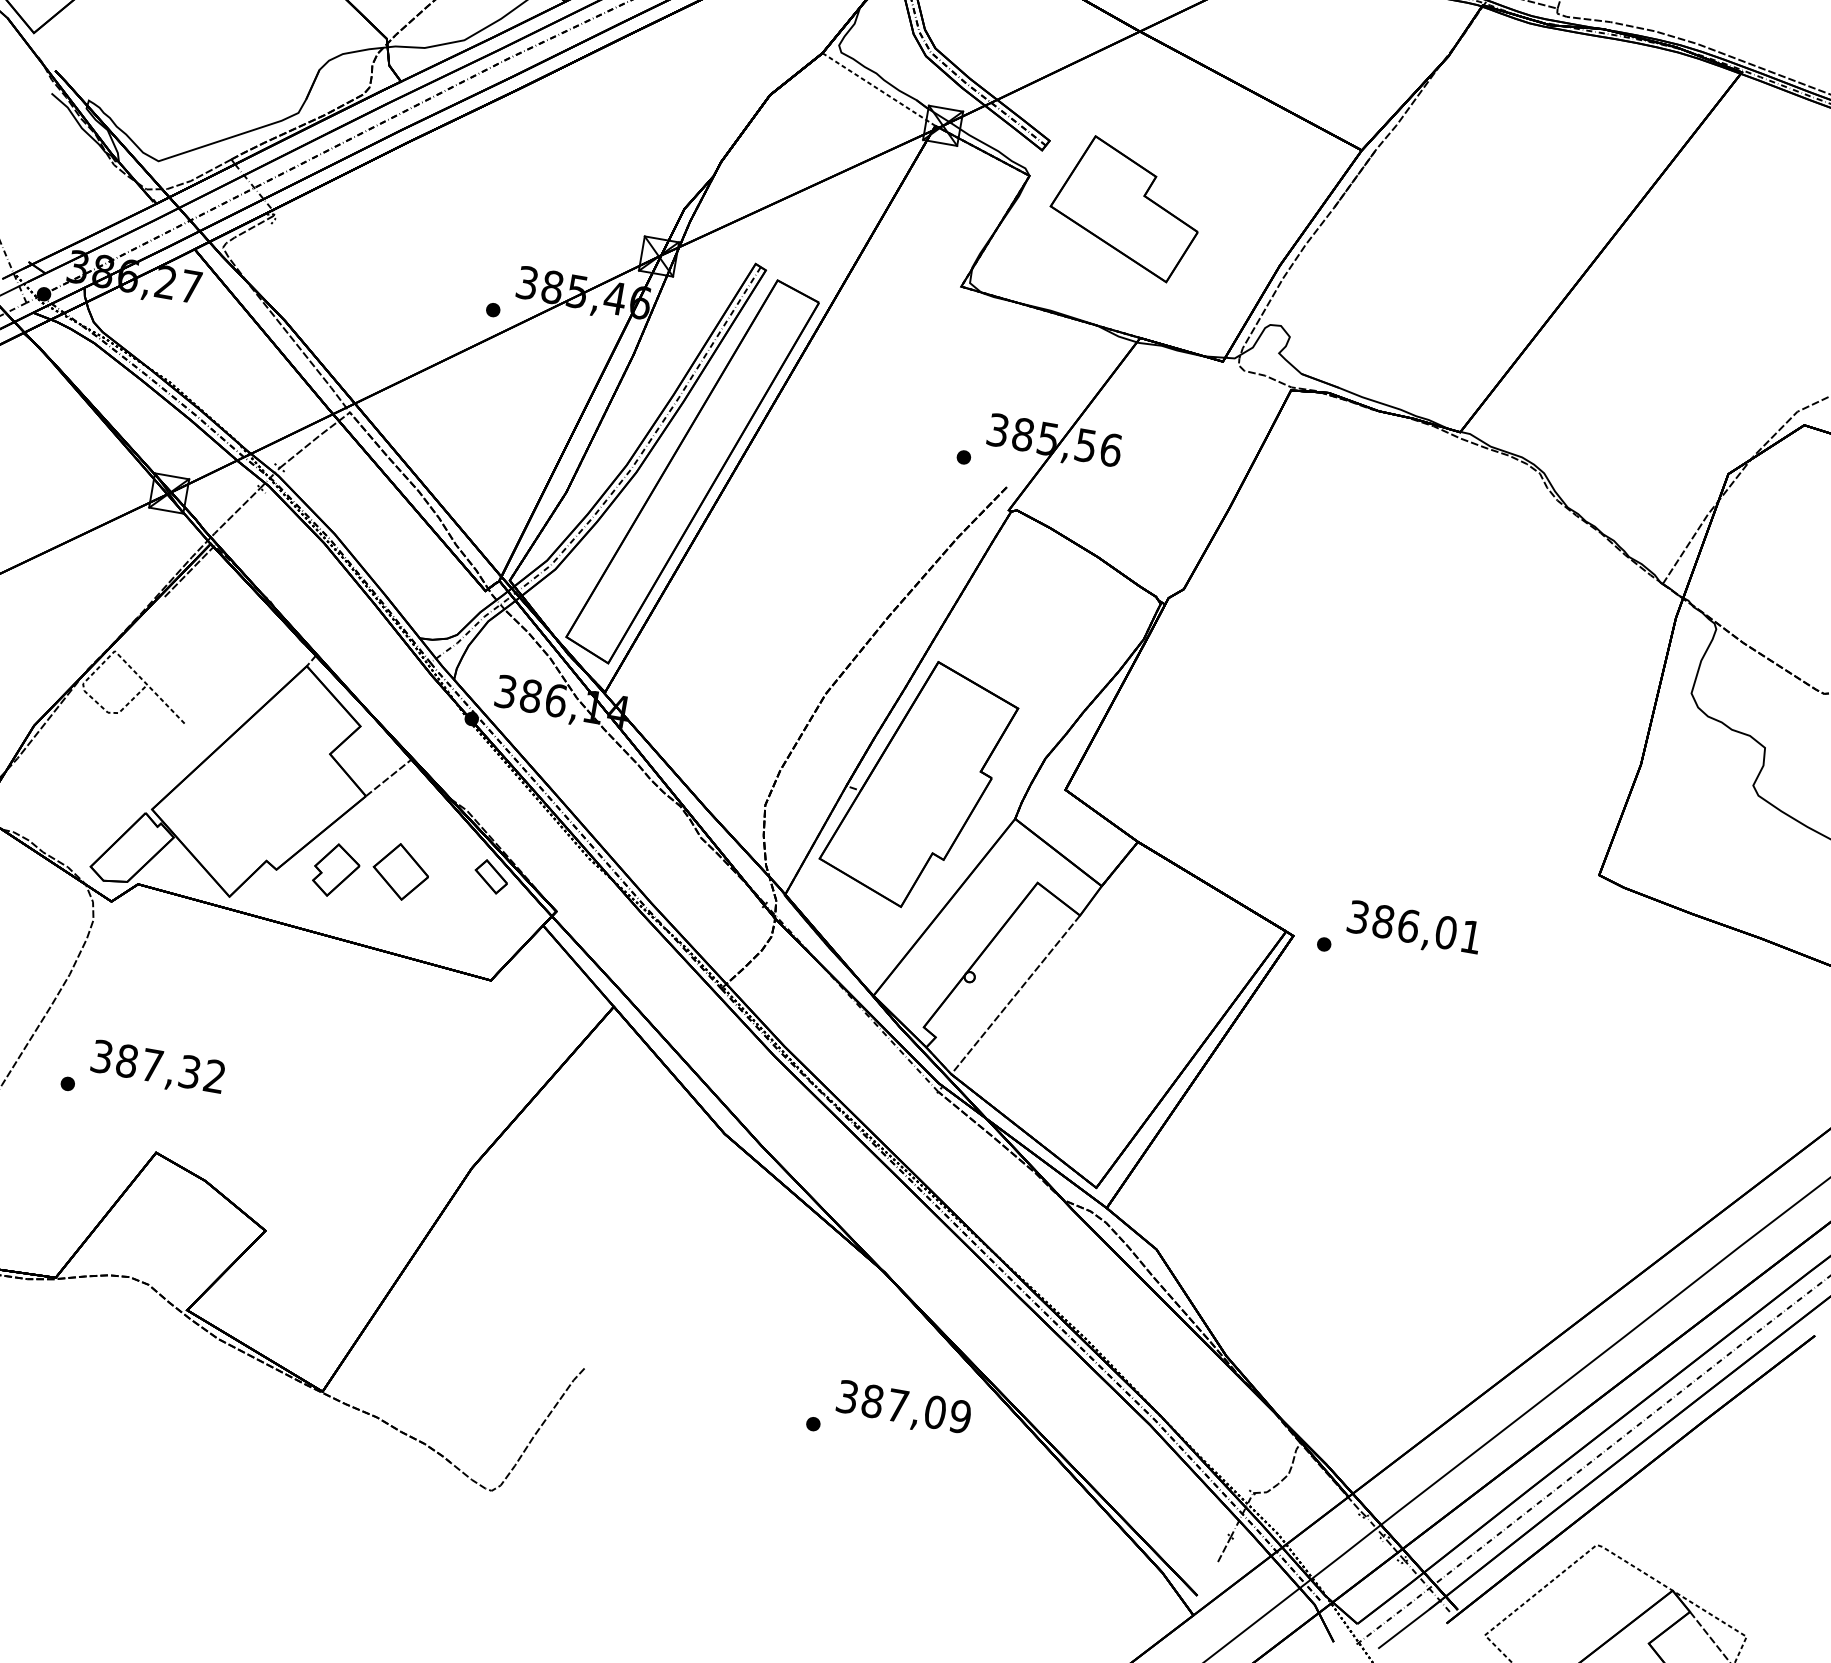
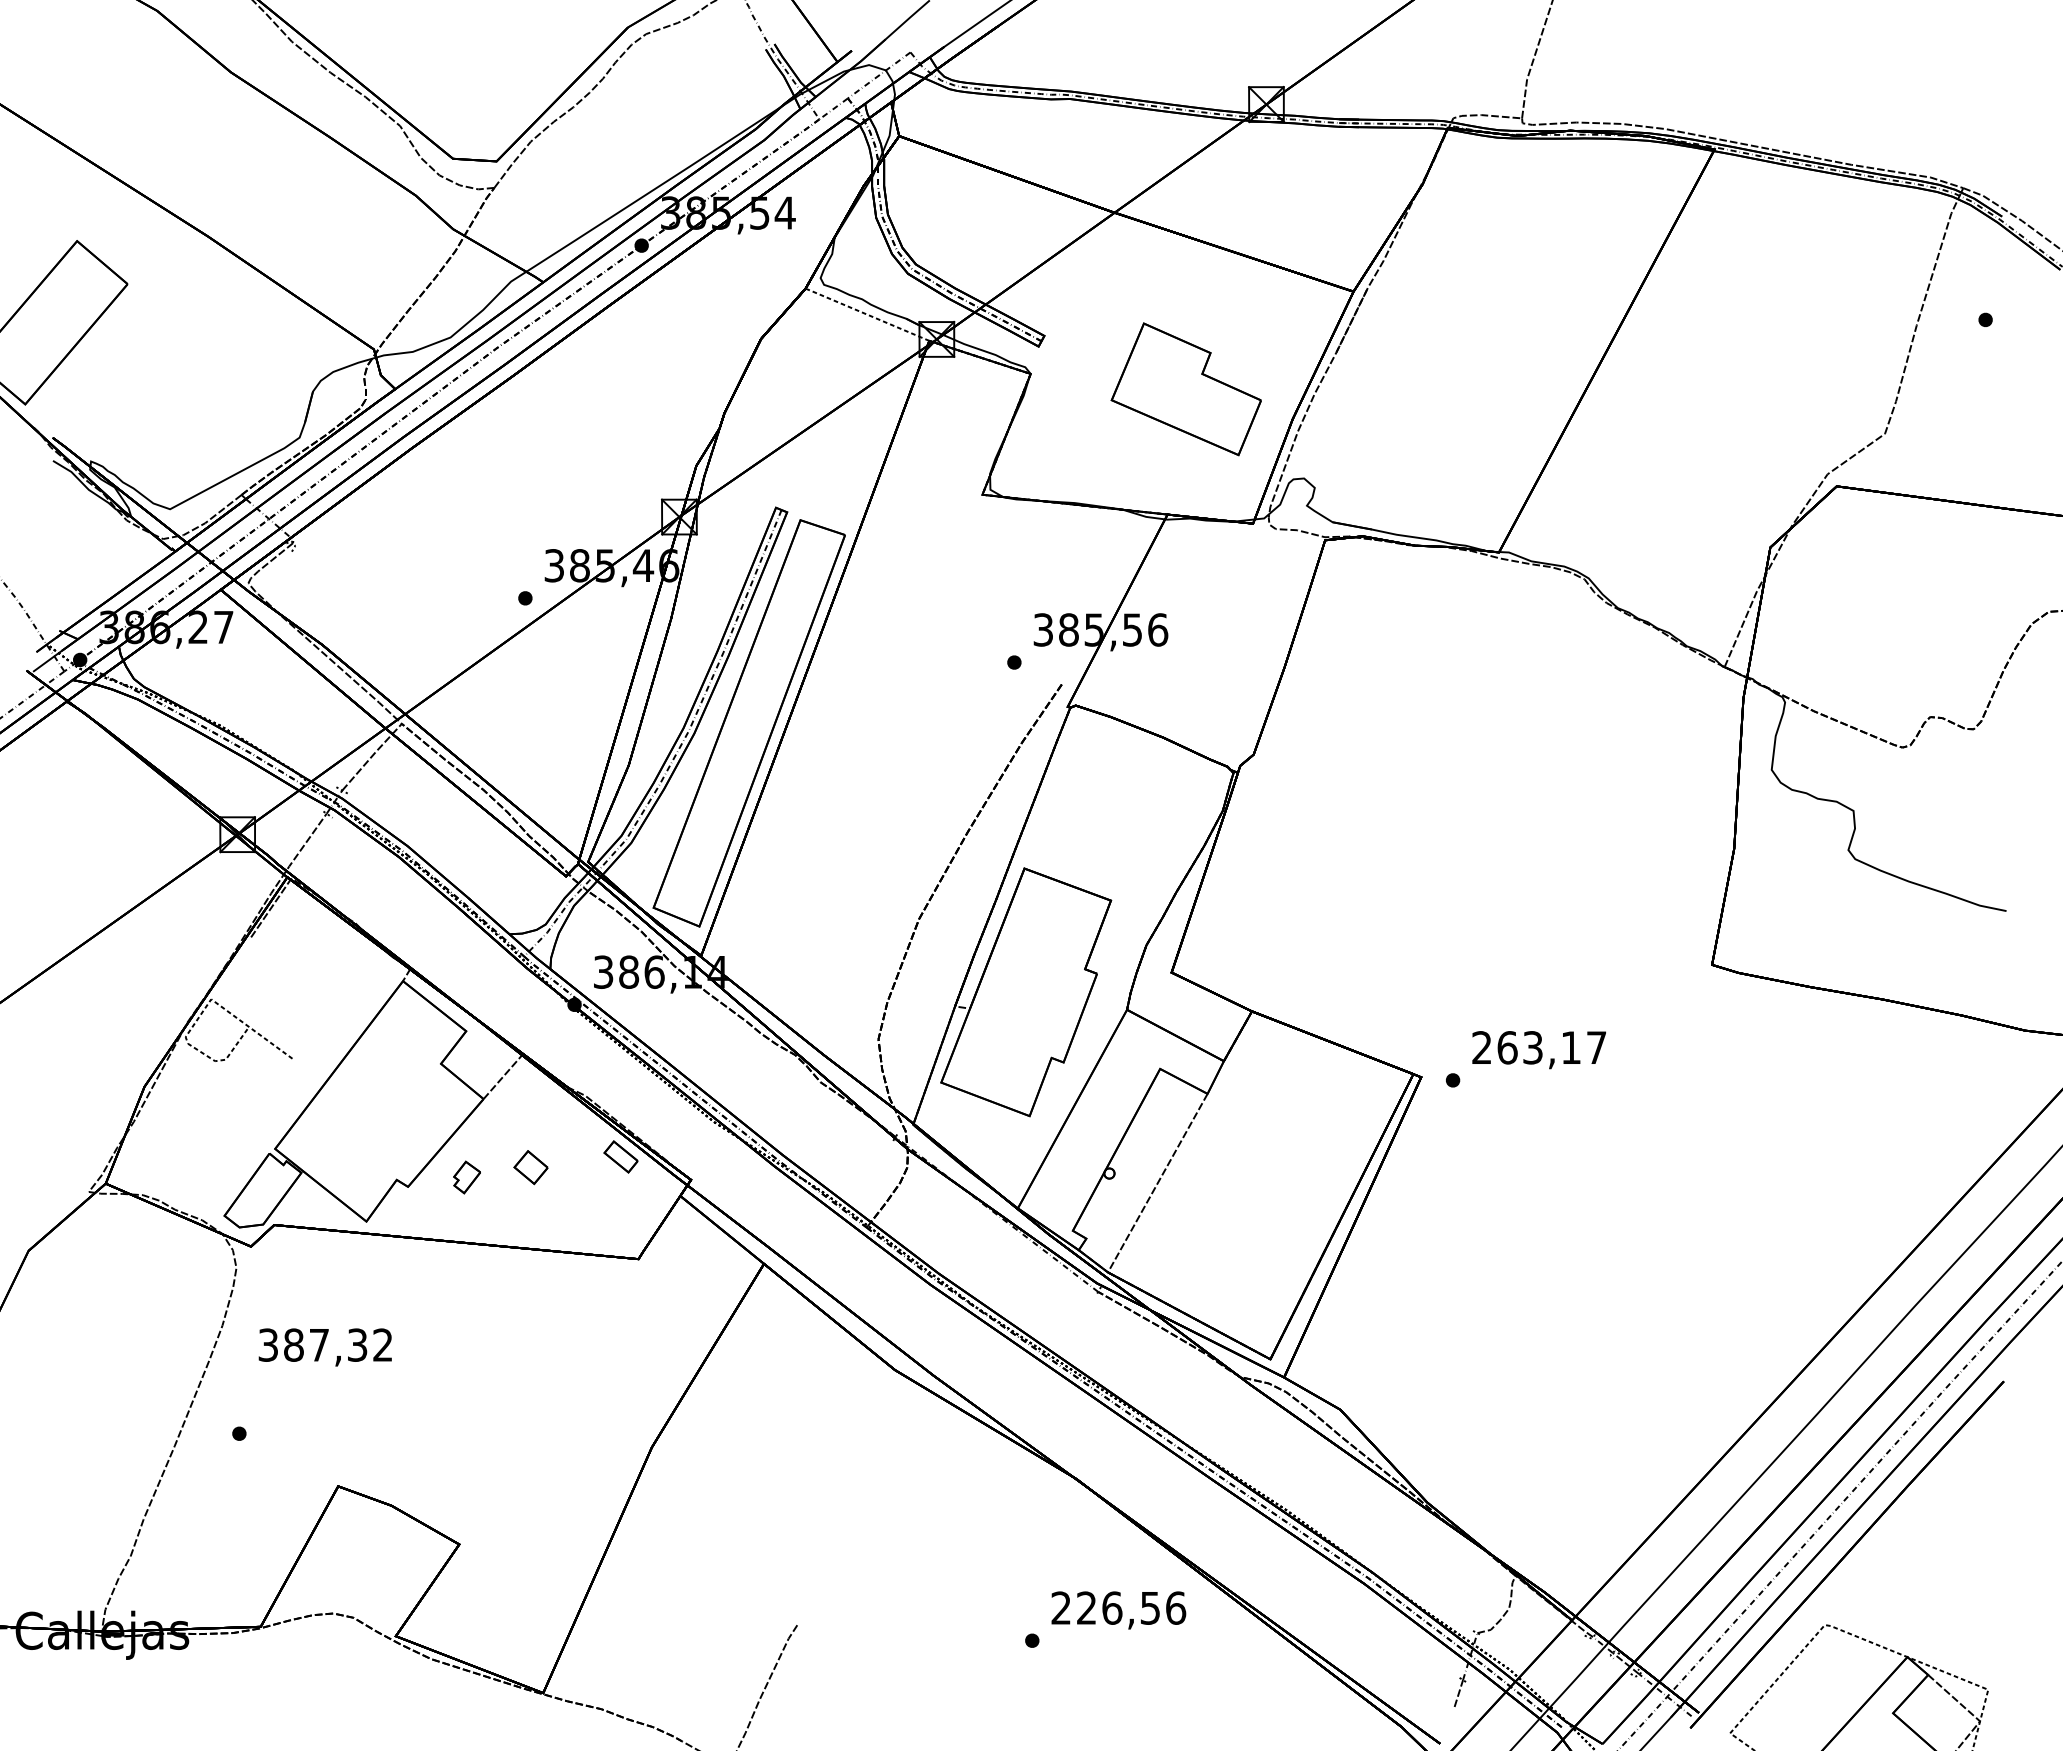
part: (1125, 208) -> (1185, 389), moved
part: (335, 870) -> (466, 1177), size x0.6
part: (400, 871) -> (530, 1167), size x0.6
text: (1415, 926) -> (1539, 1047), 386,01 -> 263,17
text: (156, 1068) -> (324, 1347), moved
text: (904, 1406) -> (1118, 1607), 387,09 -> 226,56

